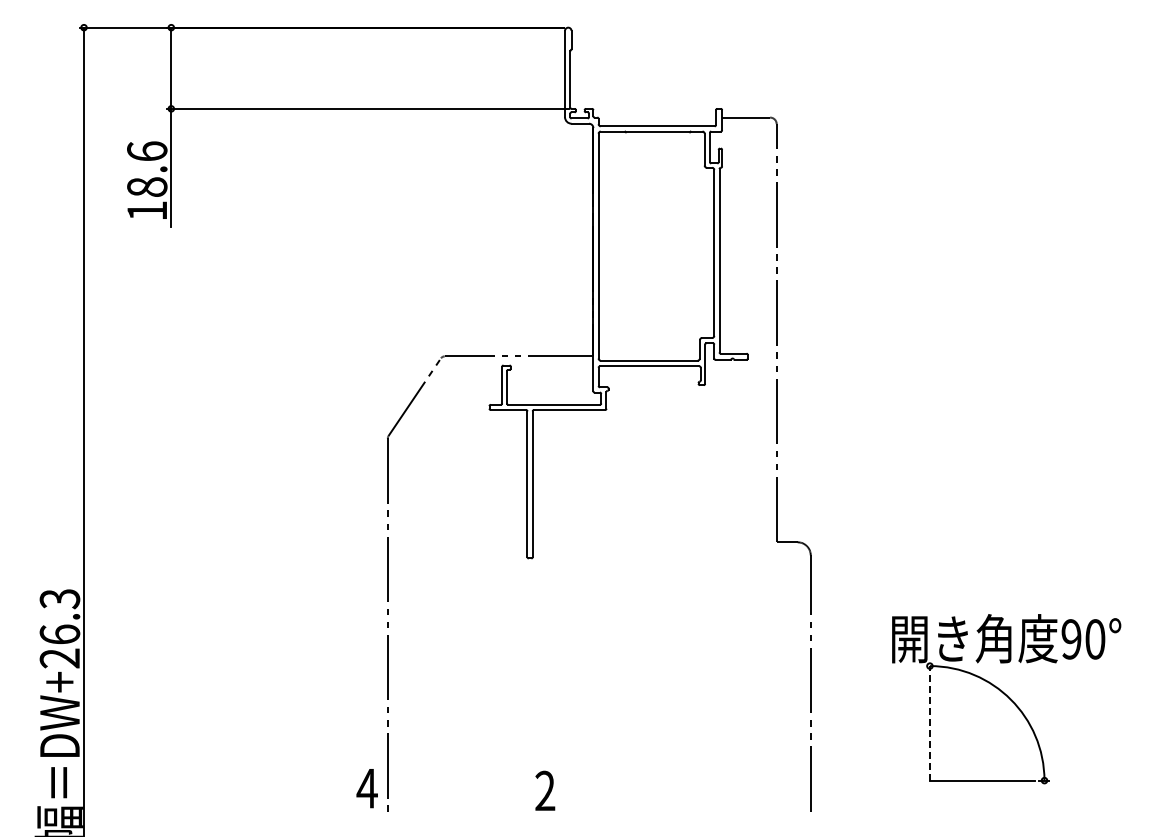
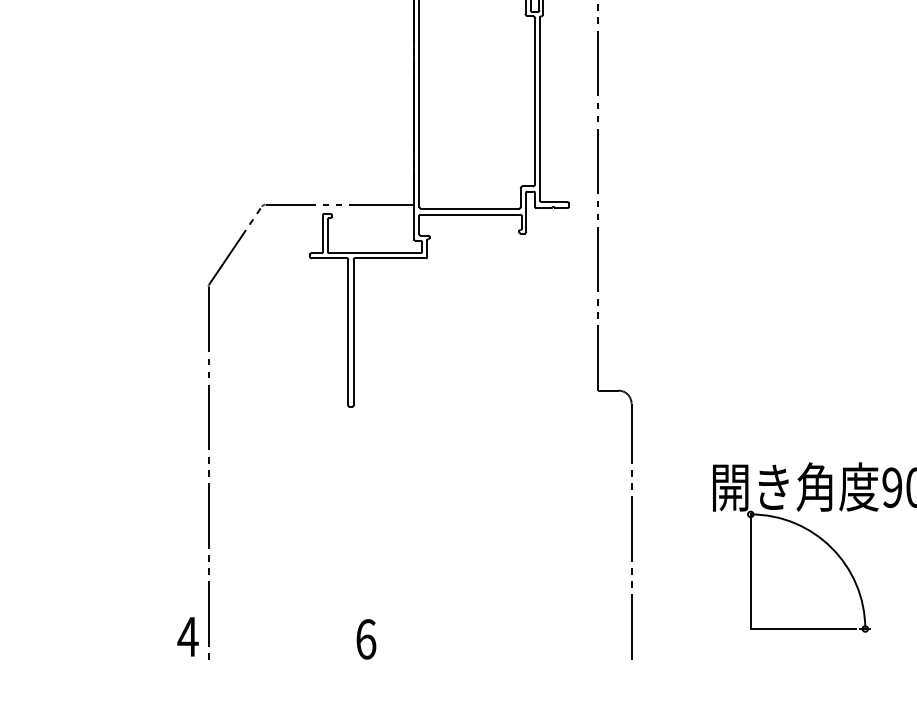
line: (929, 723) -> (750, 571), dashed -> solid
text: (545, 790) -> (366, 638), 2 -> 6

